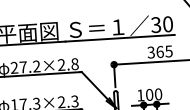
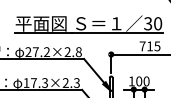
text: (155, 52) -> (146, 46), 365 -> 715

